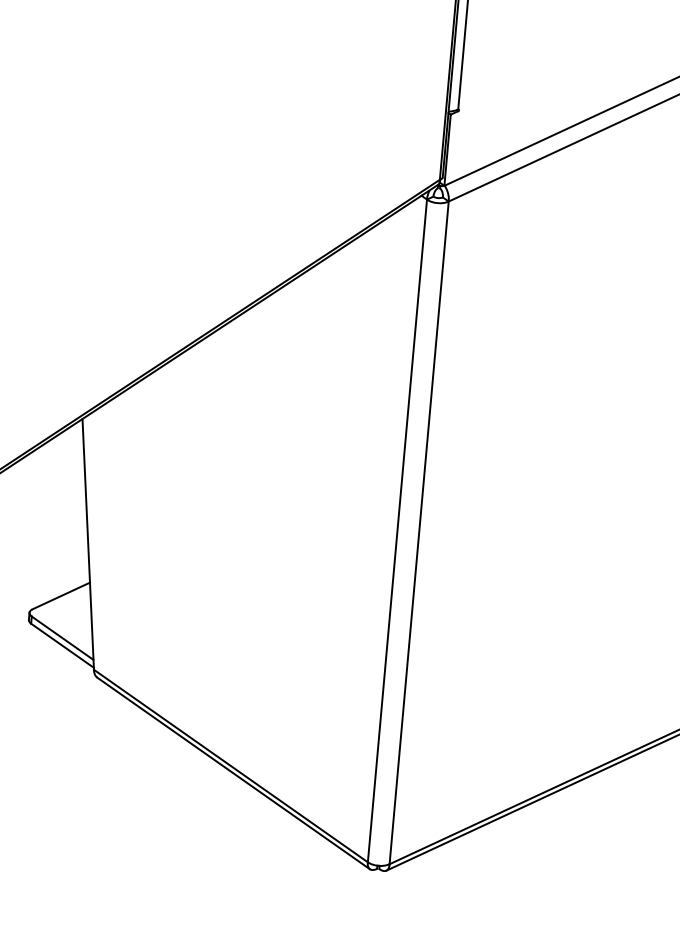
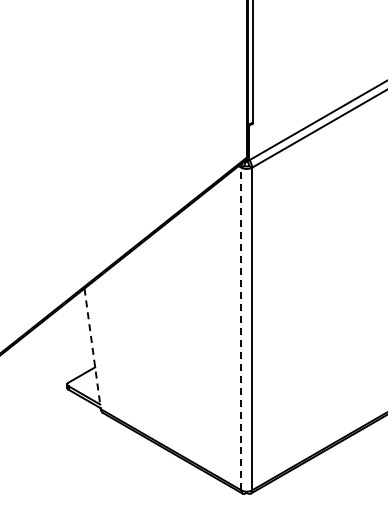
line: (397, 529) -> (241, 328), solid -> dashed
line: (87, 543) -> (92, 348), solid -> dashed

